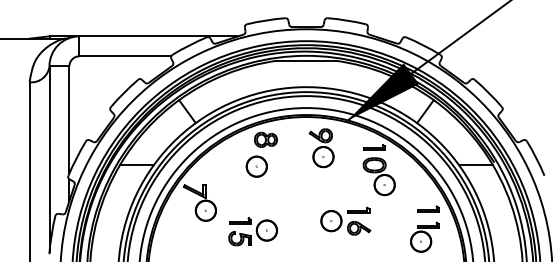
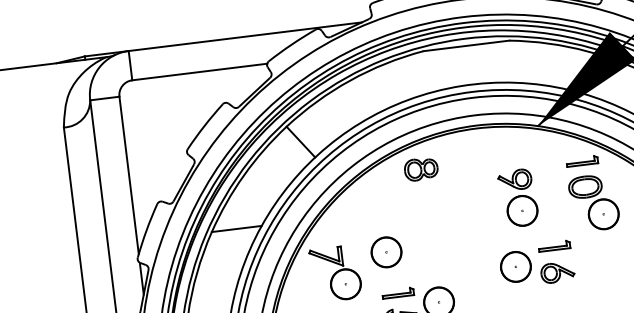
part: (321, 148) -> (518, 198), moved
part: (256, 166) -> (386, 252), moved
part: (345, 220) -> (536, 263), moved

